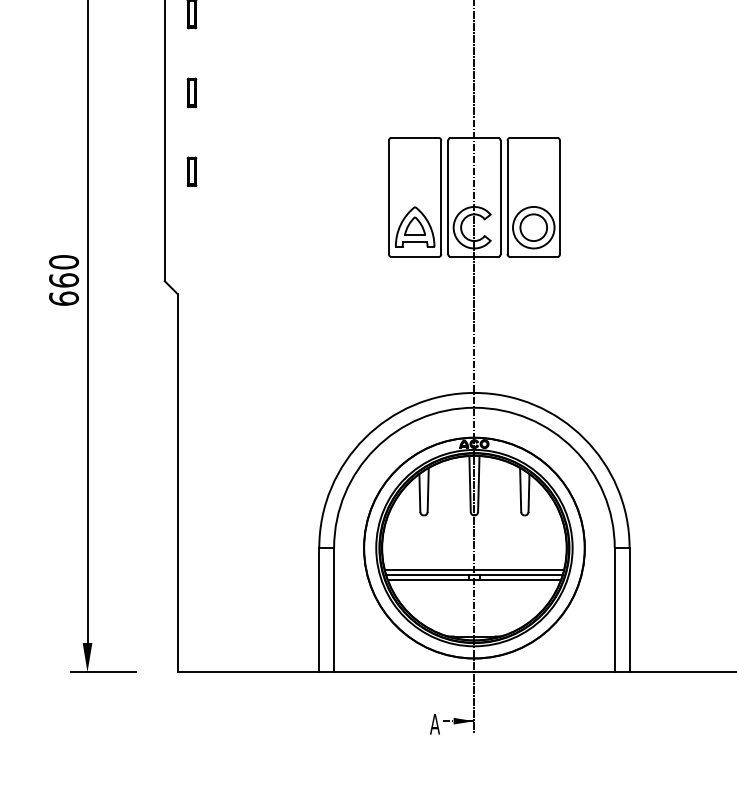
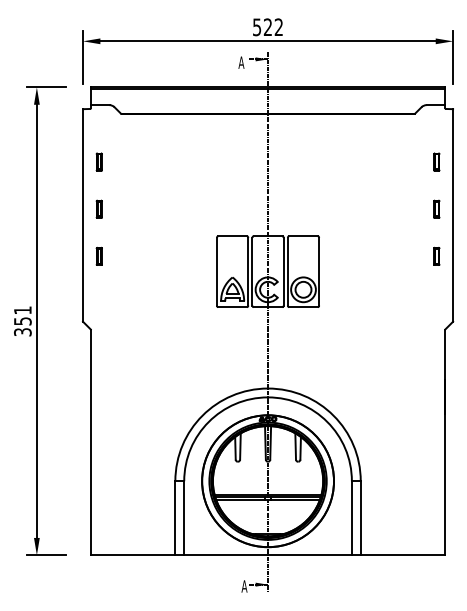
text: (63, 280) -> (22, 321), 660 -> 351

